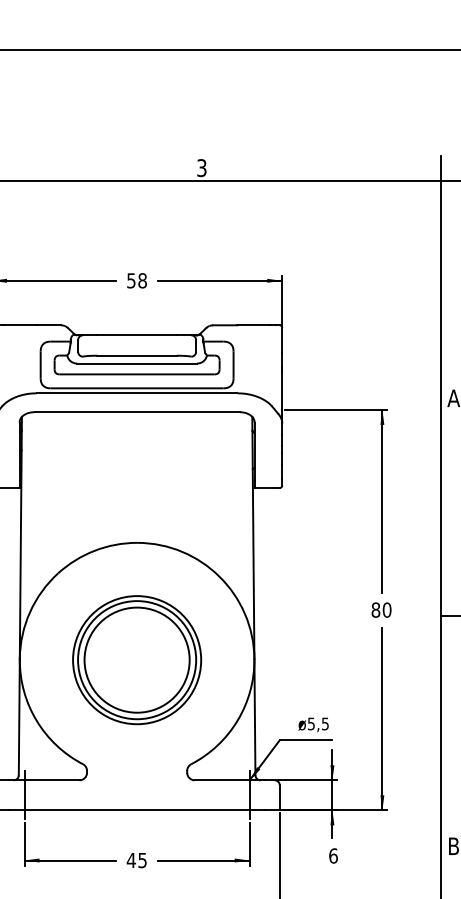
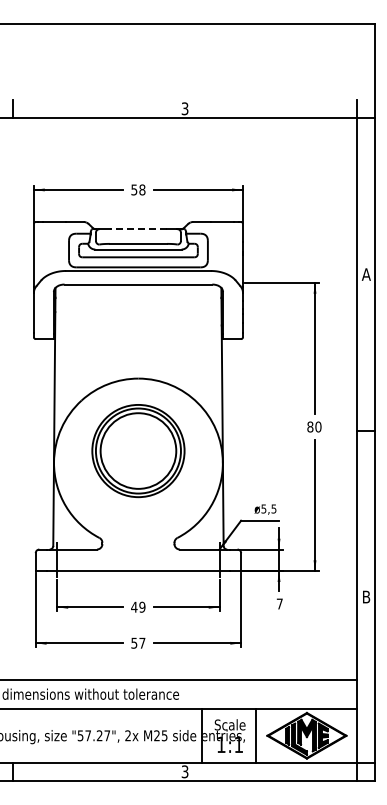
line: (137, 335) -> (138, 229), solid -> dashed
part: (137, 660) -> (138, 451), moved
text: (333, 855) -> (279, 603), 6 -> 7
text: (142, 859) -> (142, 606), 45 -> 49

